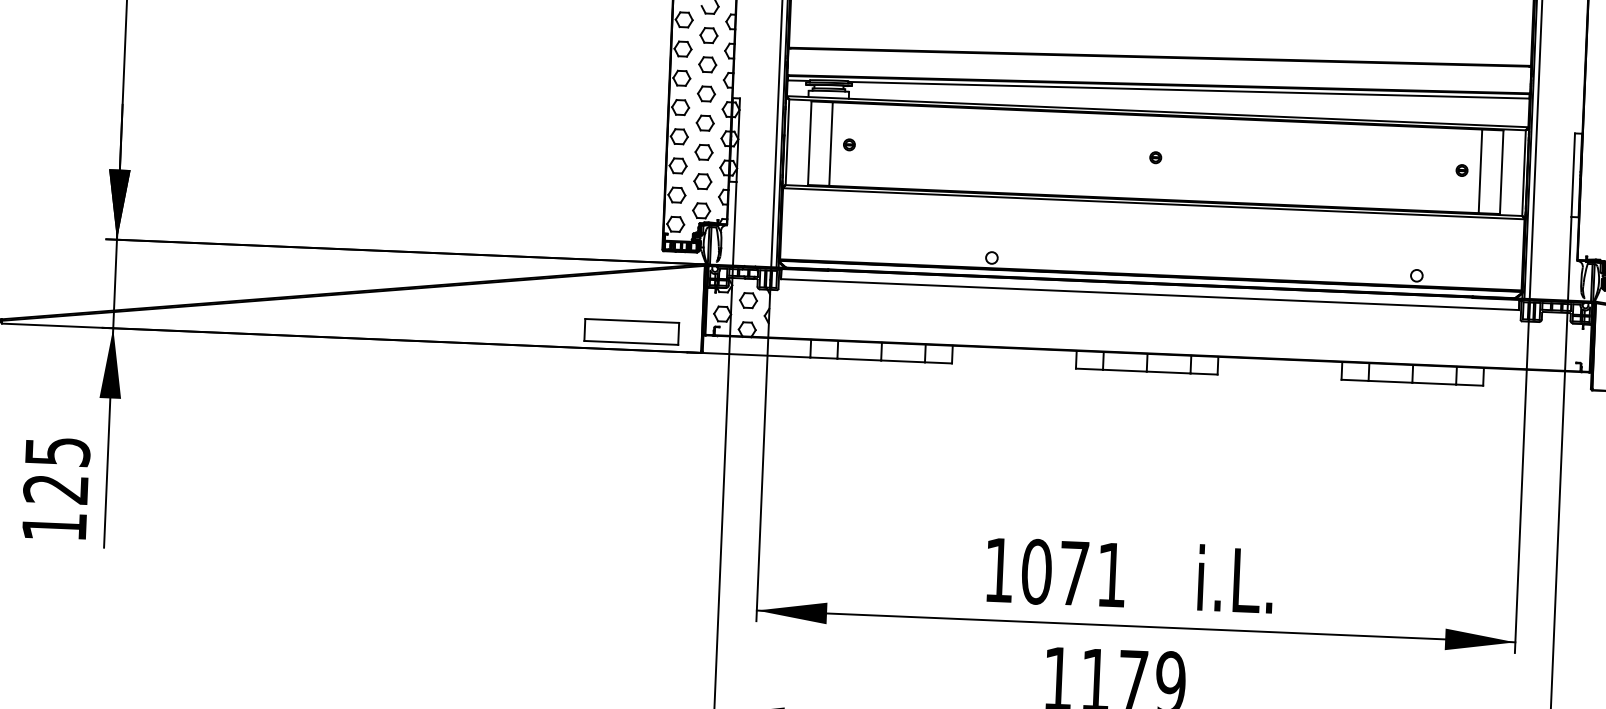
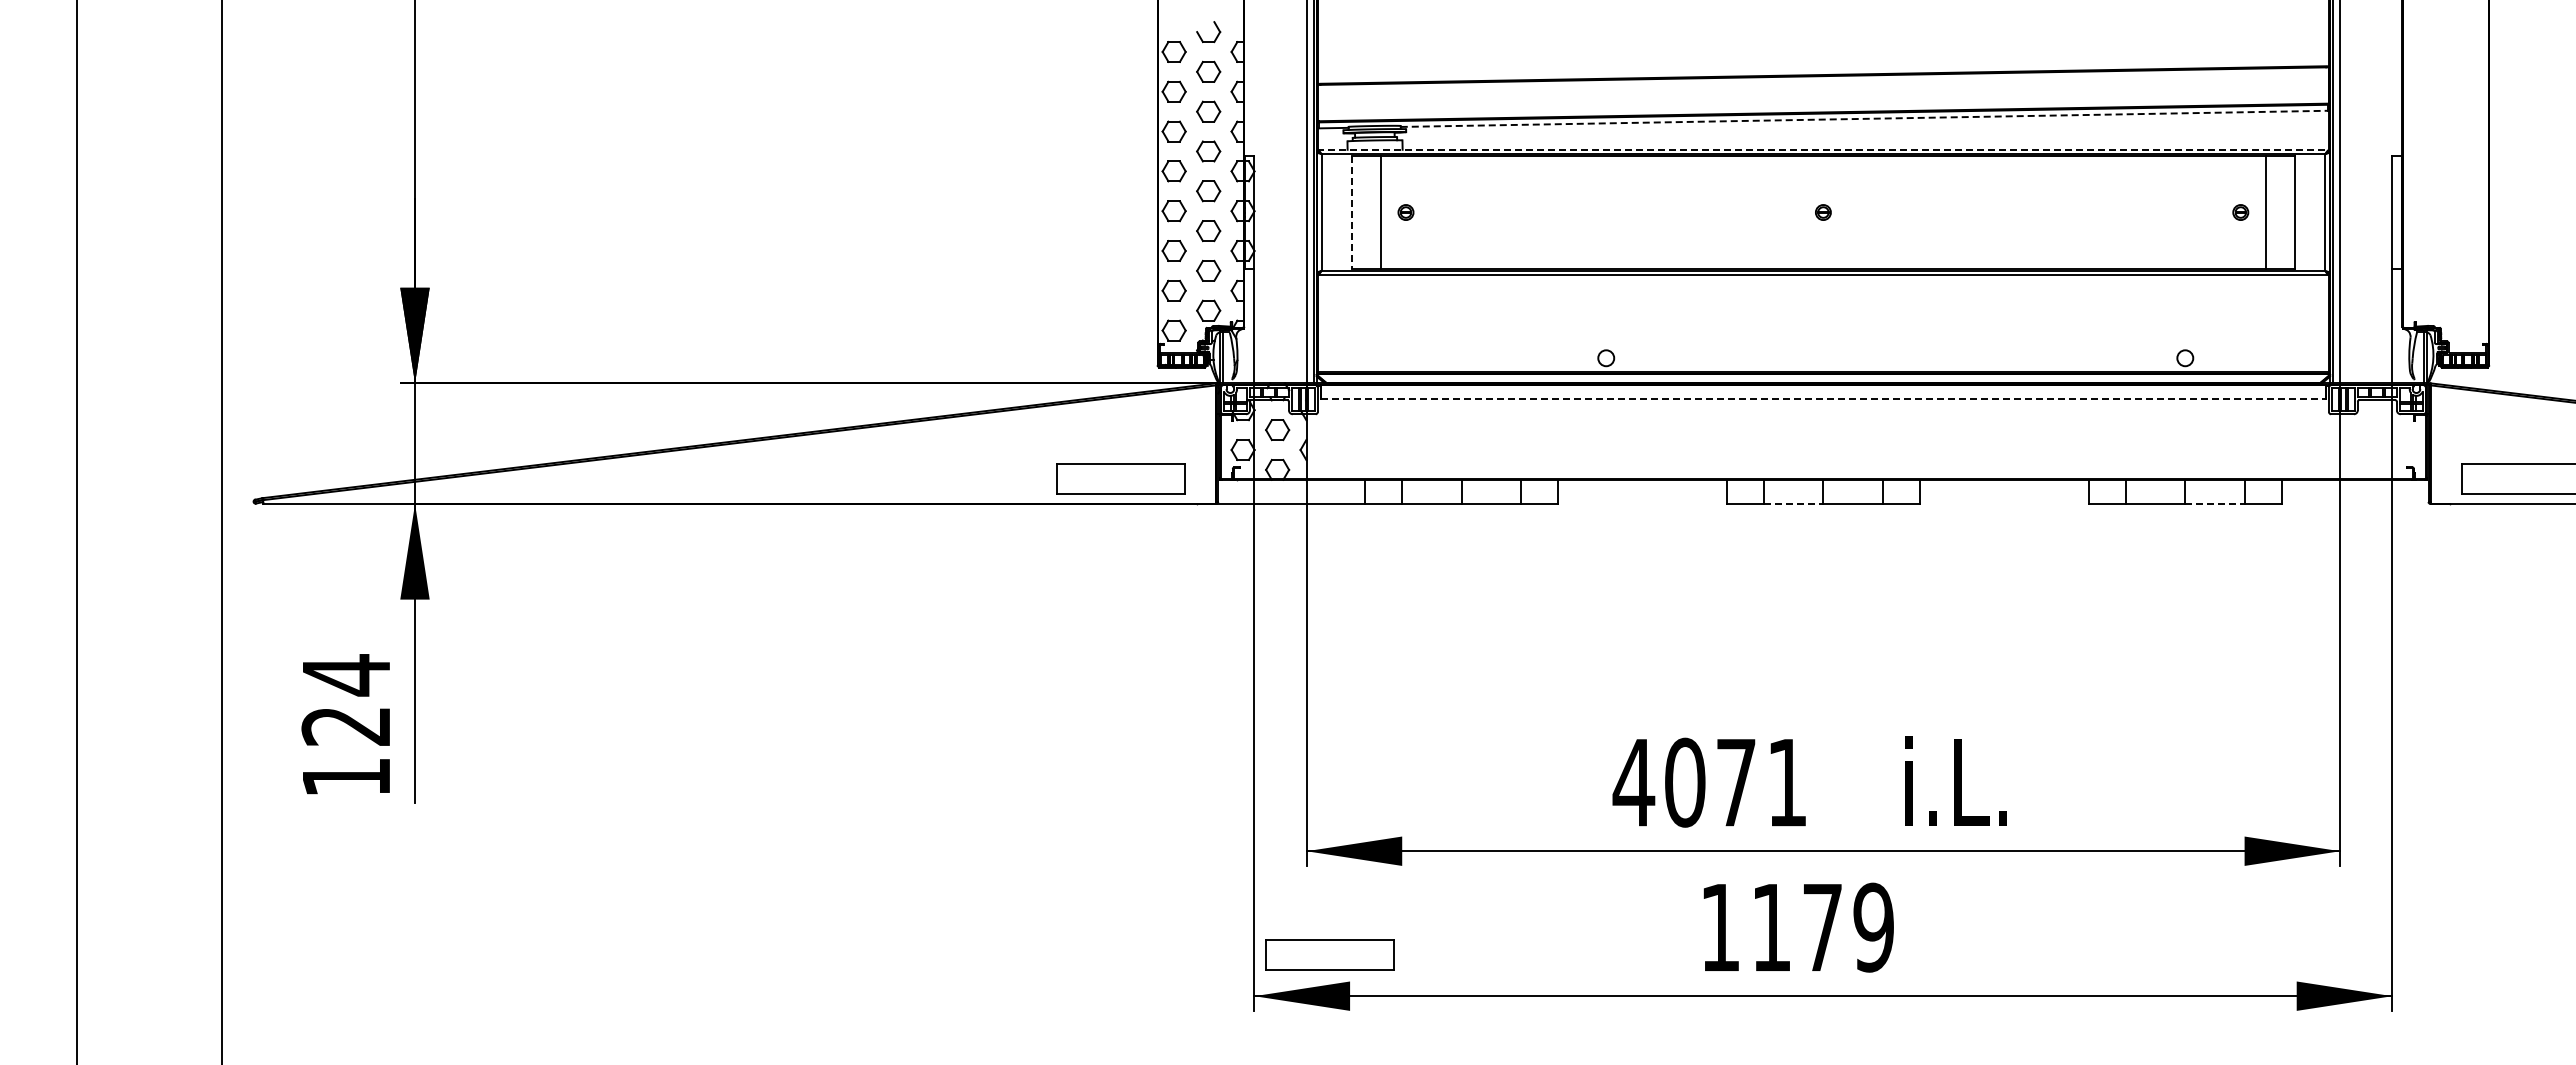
line: (1188, 89) -> (1864, 118), solid -> dashed
line: (1157, 111) -> (1823, 149), solid -> dashed
line: (809, 143) -> (1351, 212), solid -> dashed
line: (1150, 294) -> (1823, 399), solid -> dashed
line: (1124, 371) -> (1793, 504), solid -> dashed
line: (1434, 384) -> (2215, 504), solid -> dashed
text: (58, 452) -> (347, 675), 125 -> 124
text: (998, 570) -> (1633, 782), 1071 -> 4071
part: (770, 687) -> (1329, 954), added

